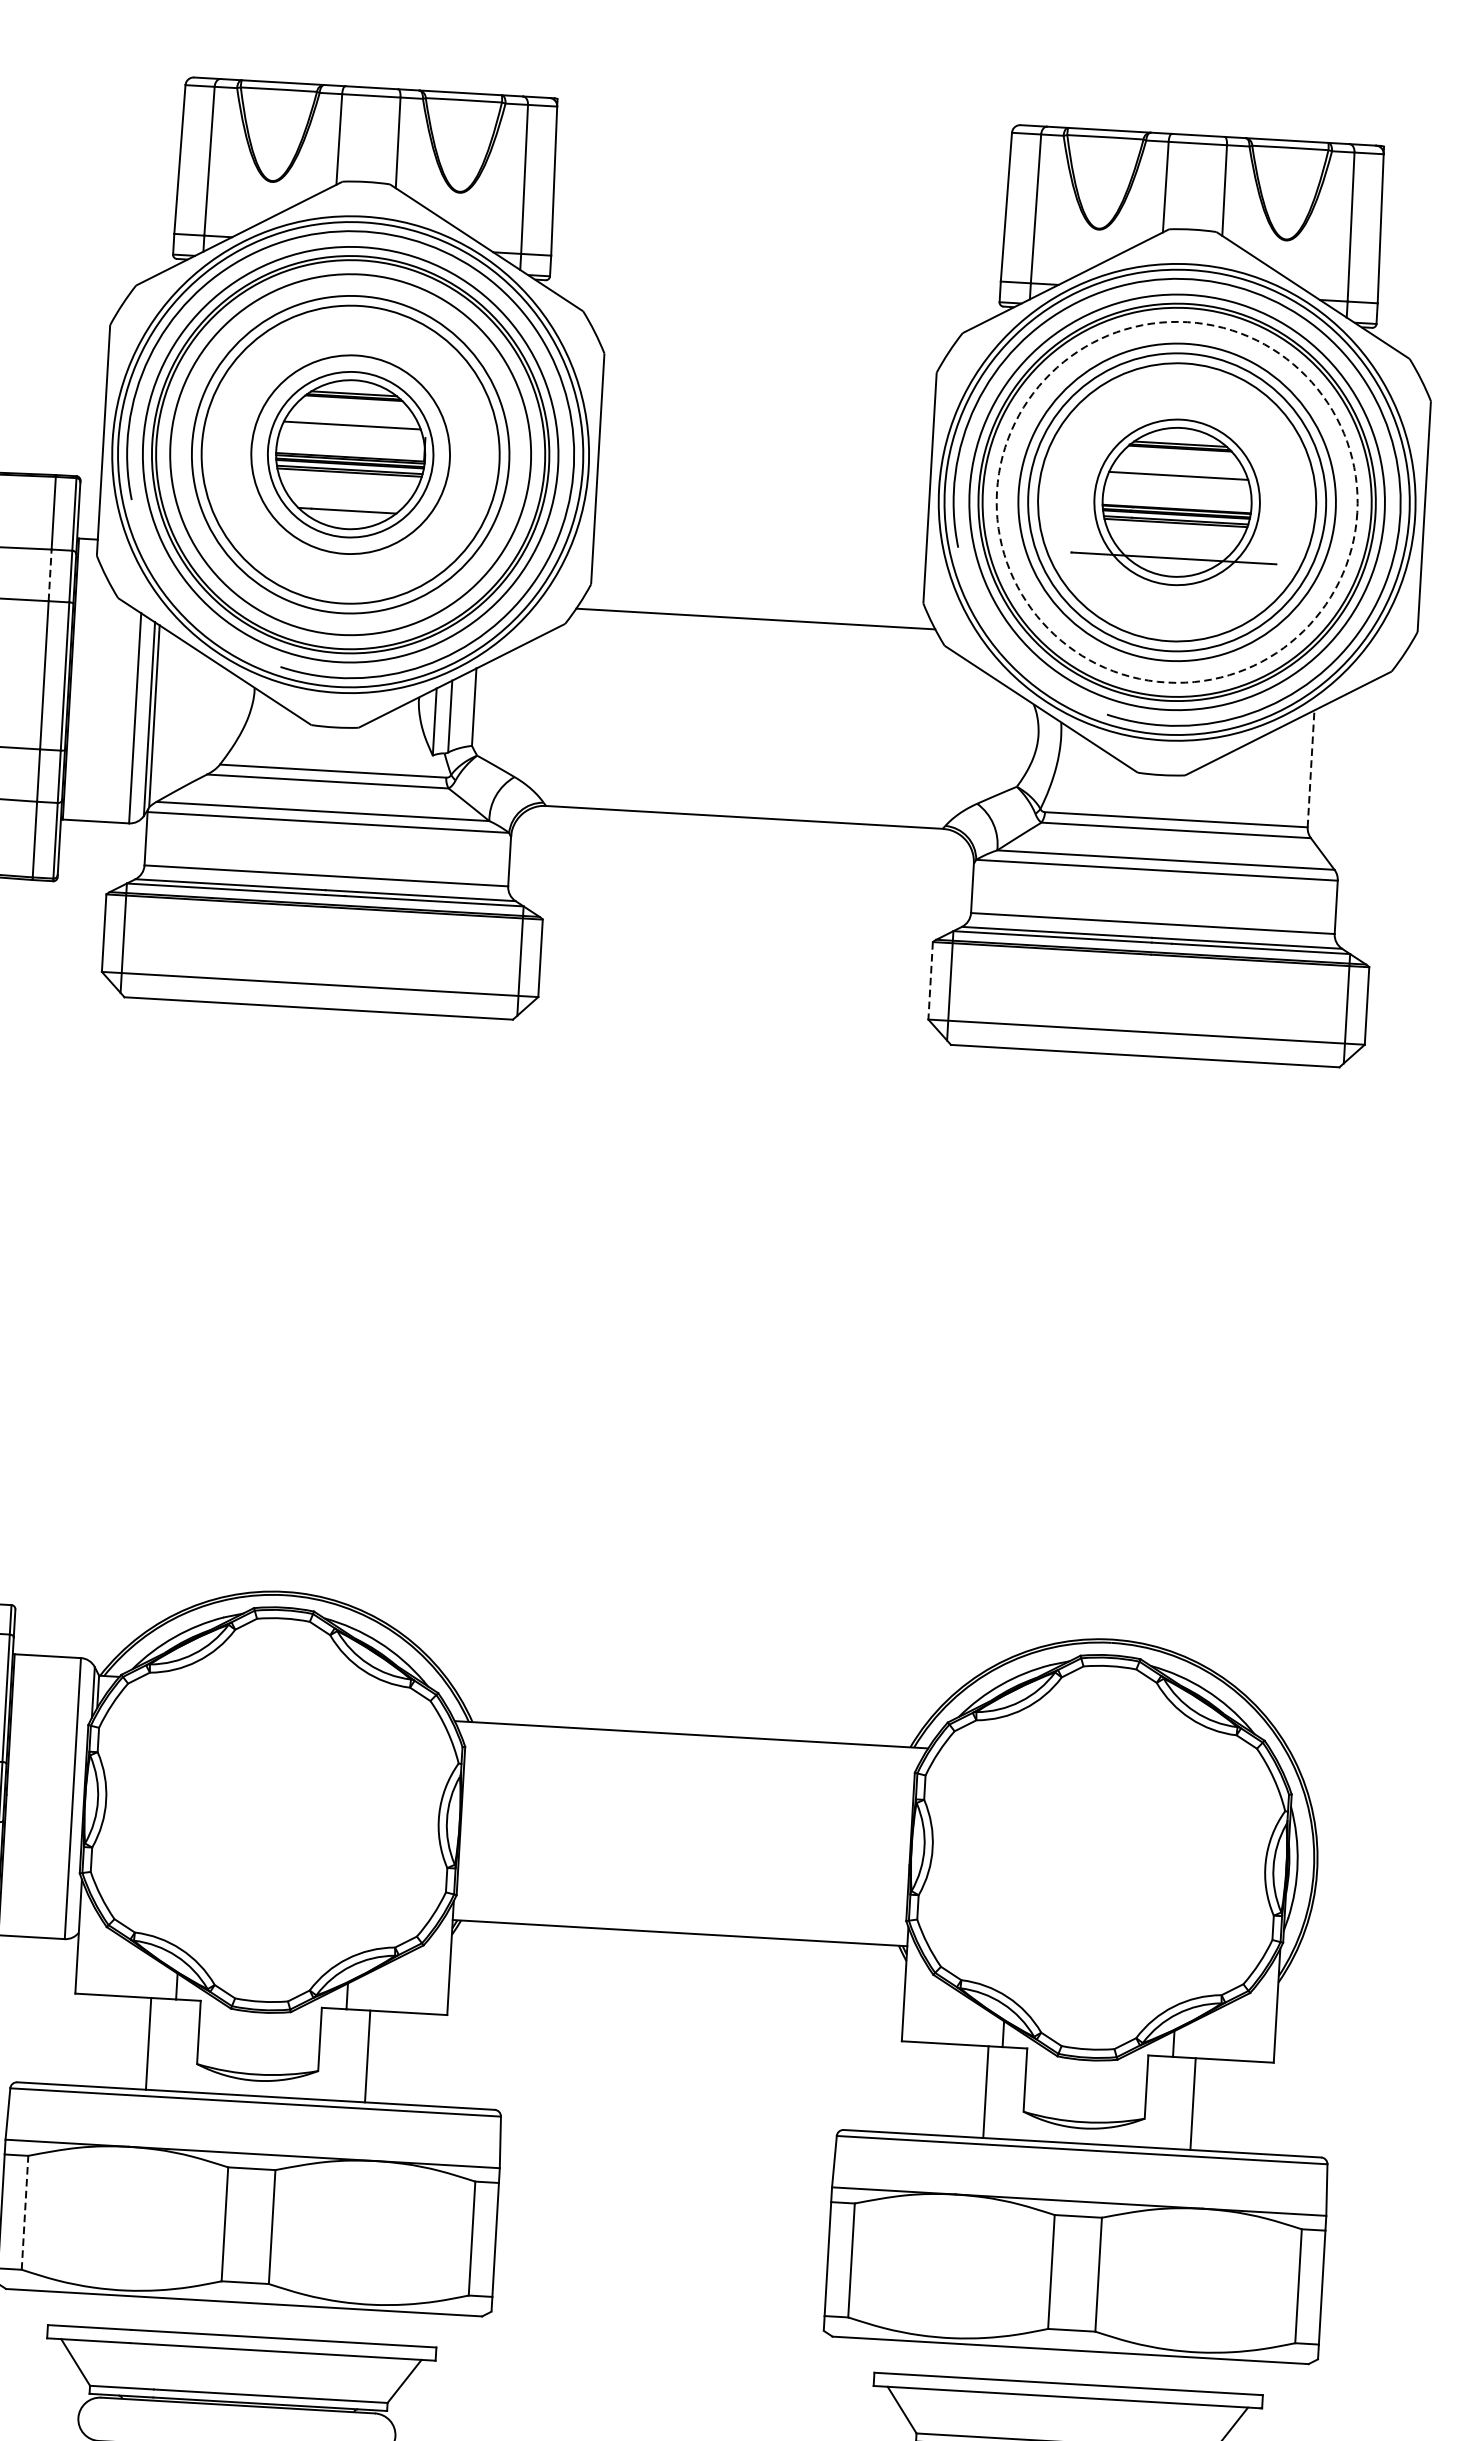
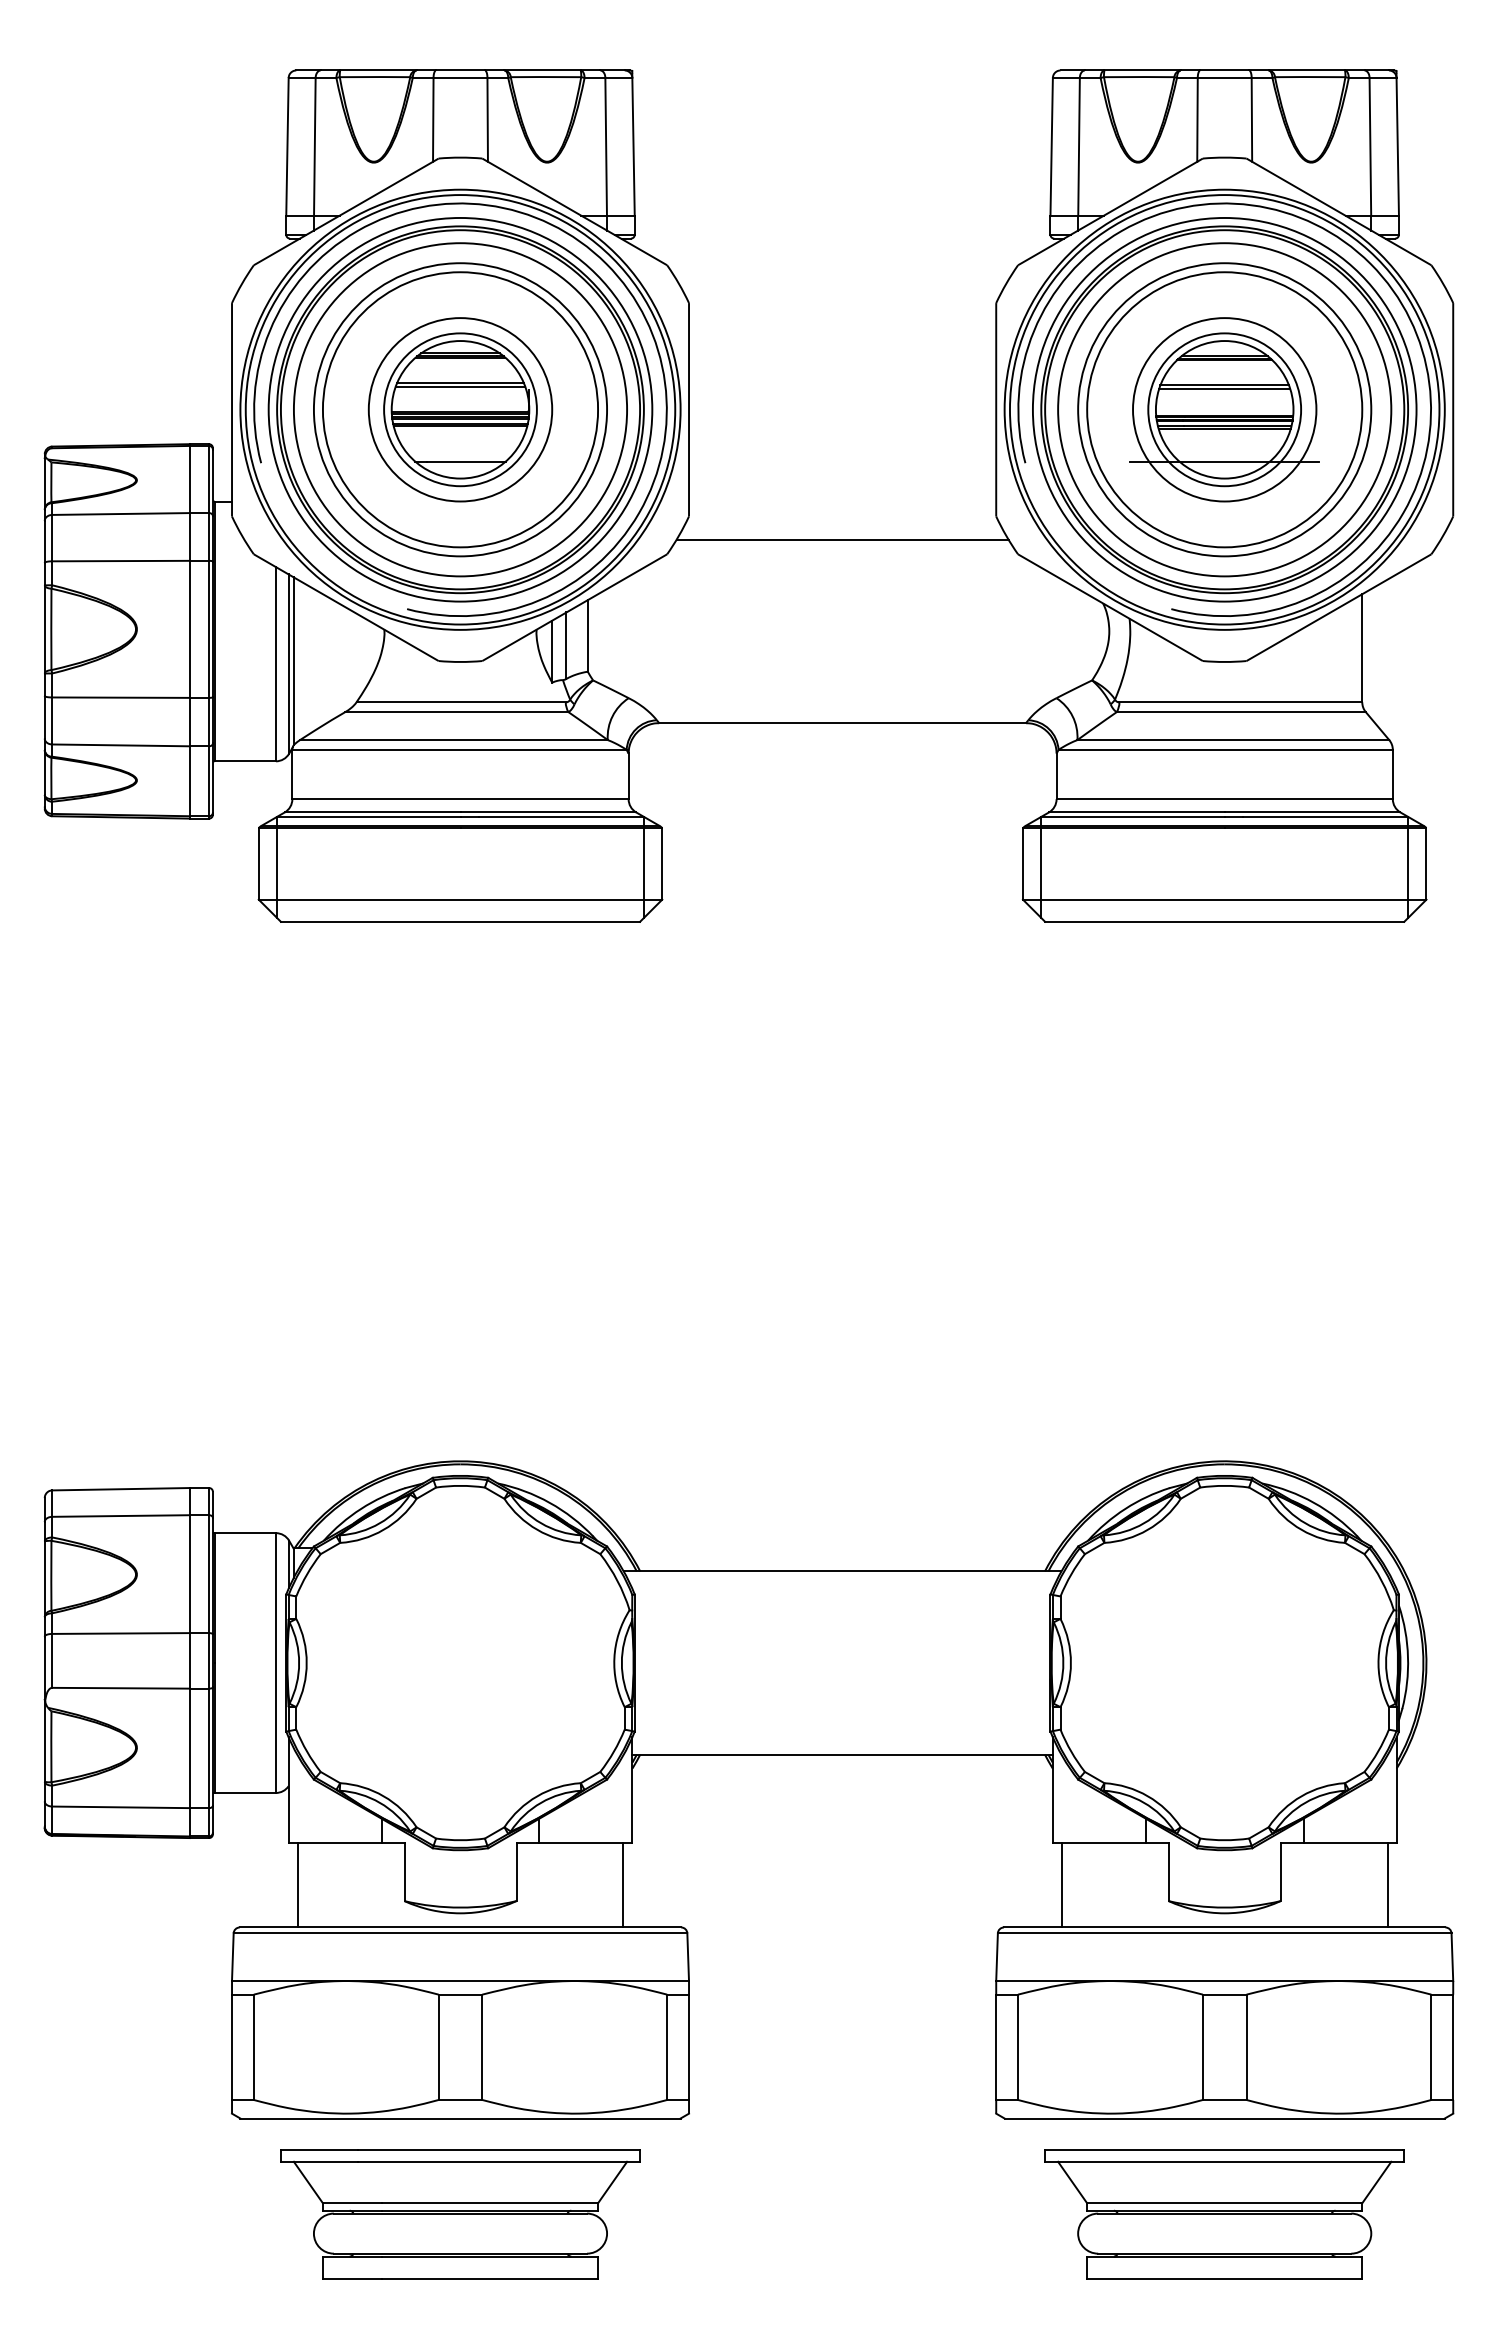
line: (352, 429) -> (460, 386), added
line: (1178, 480) -> (1224, 389), added
circle: (1176, 502) -> (1224, 409), dashed -> solid
circle: (1176, 502) -> (1224, 409), size x0.71
line: (49, 574) -> (189, 536), dashed -> solid
line: (1311, 768) -> (1362, 647), dashed -> solid
line: (930, 980) -> (1022, 863), dashed -> solid
line: (148, 2043) -> (297, 1884), moved
line: (367, 2055) -> (623, 1884), moved
line: (985, 2091) -> (1061, 1884), moved
line: (1193, 2103) -> (1387, 1884), moved
line: (24, 2212) -> (253, 2047), dashed -> solid

